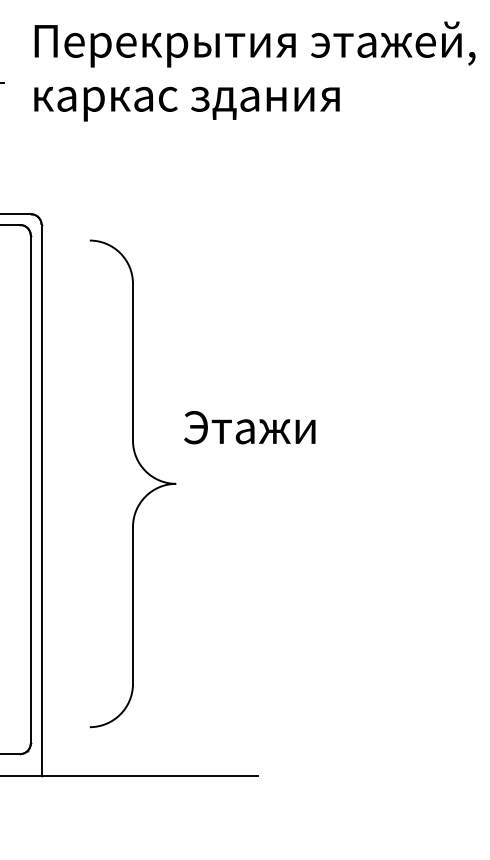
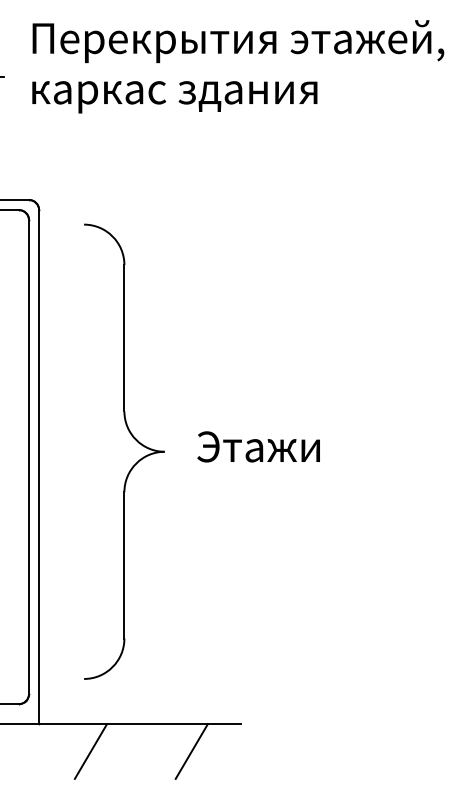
text: (249, 427) -> (258, 446), moved
line: (96, 804) -> (90, 751), added
line: (204, 804) -> (191, 751), added

